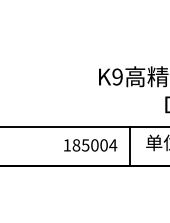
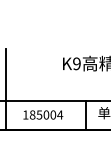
line: (23, 111) -> (6, 89), added
text: (90, 145) -> (43, 115), moved

